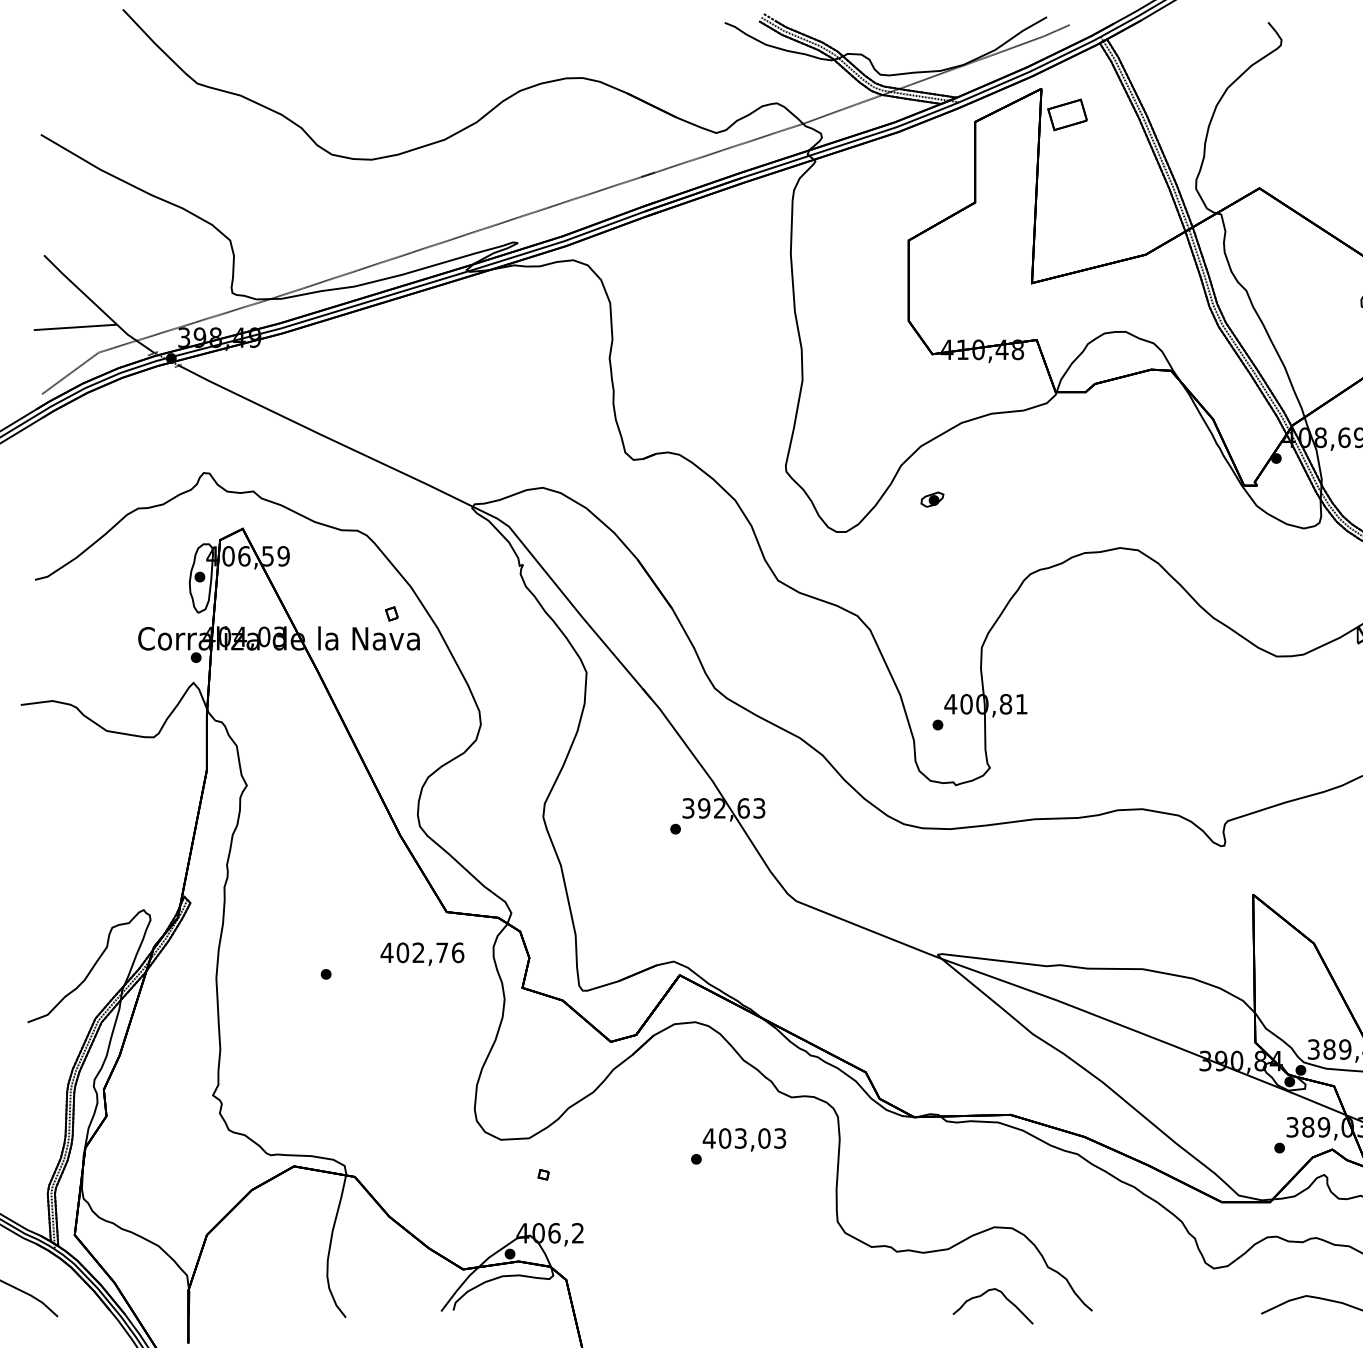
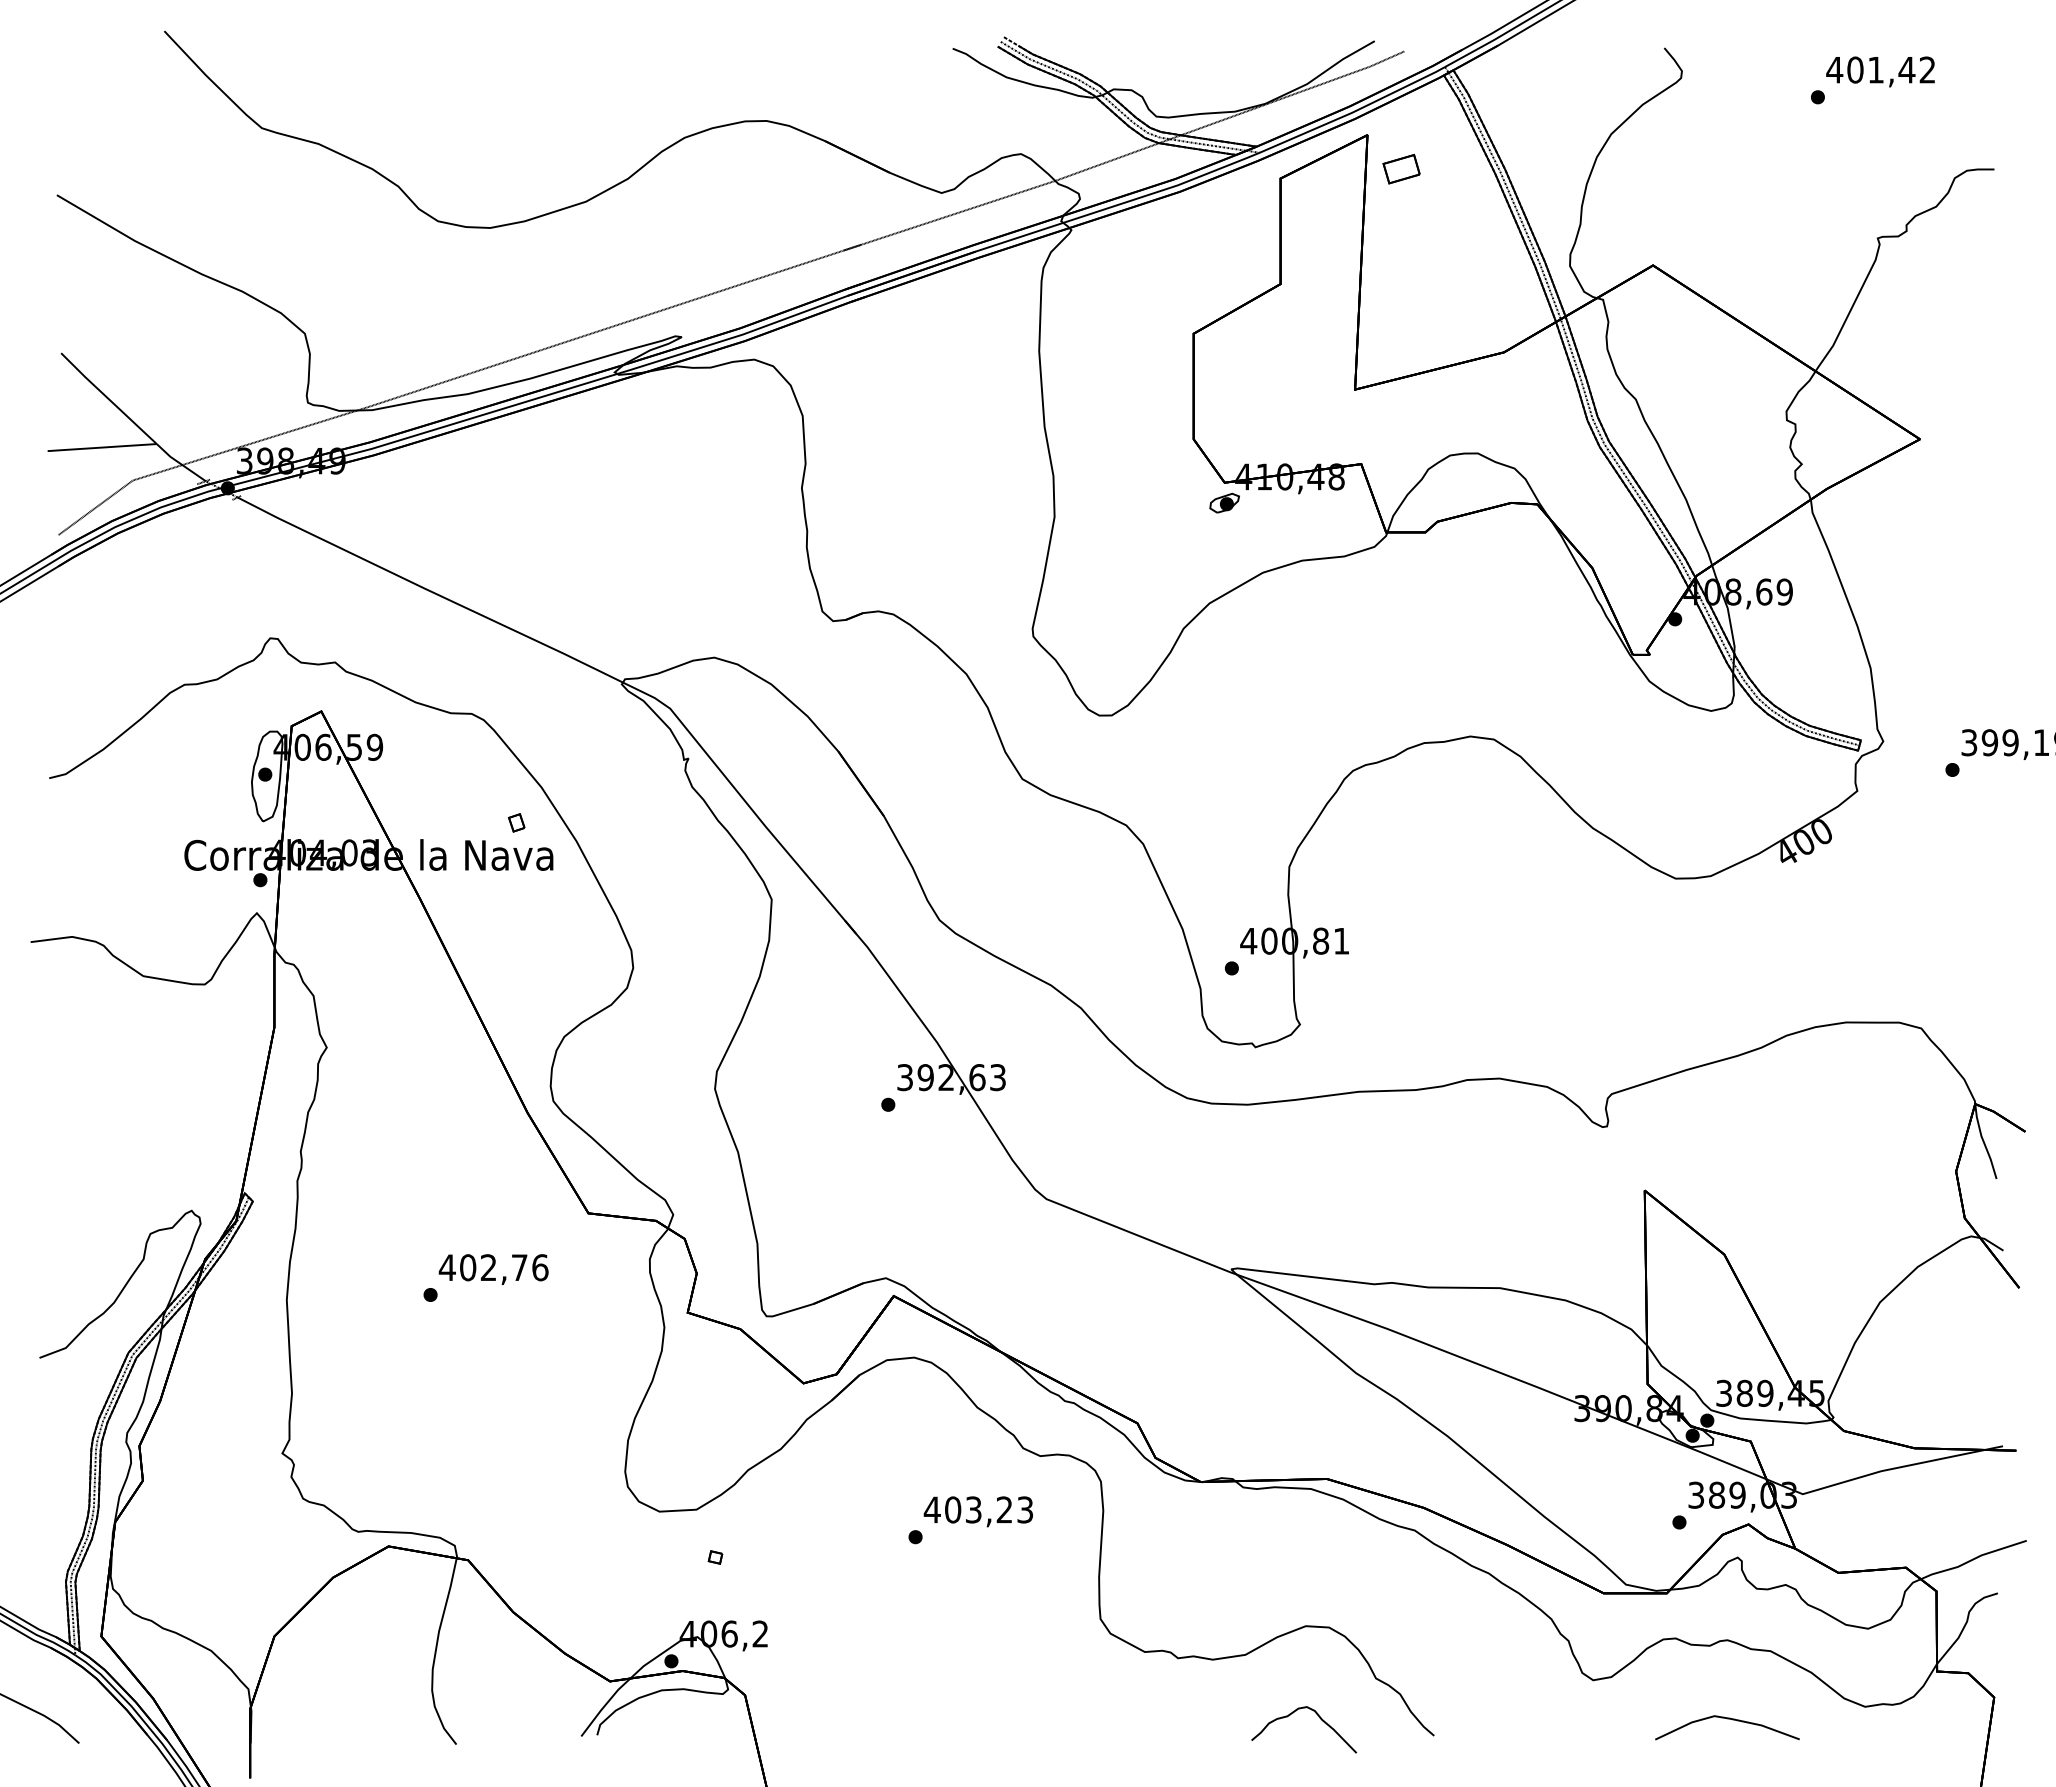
part: (1067, 114) -> (1401, 168), size x0.71
part: (932, 499) -> (1224, 502), moved
text: (422, 954) -> (493, 1269), moved
text: (764, 1138) -> (1004, 1509), 403,03 -> 403,23

